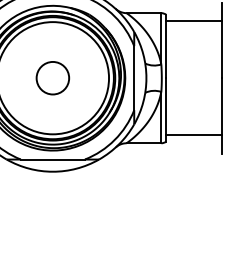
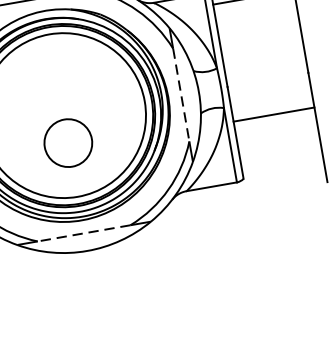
circle: (52, 78) -> (67, 143), moved
line: (134, 78) -> (181, 95), solid -> dashed
line: (194, 135) -> (274, 115), moved
line: (52, 159) -> (83, 233), solid -> dashed

